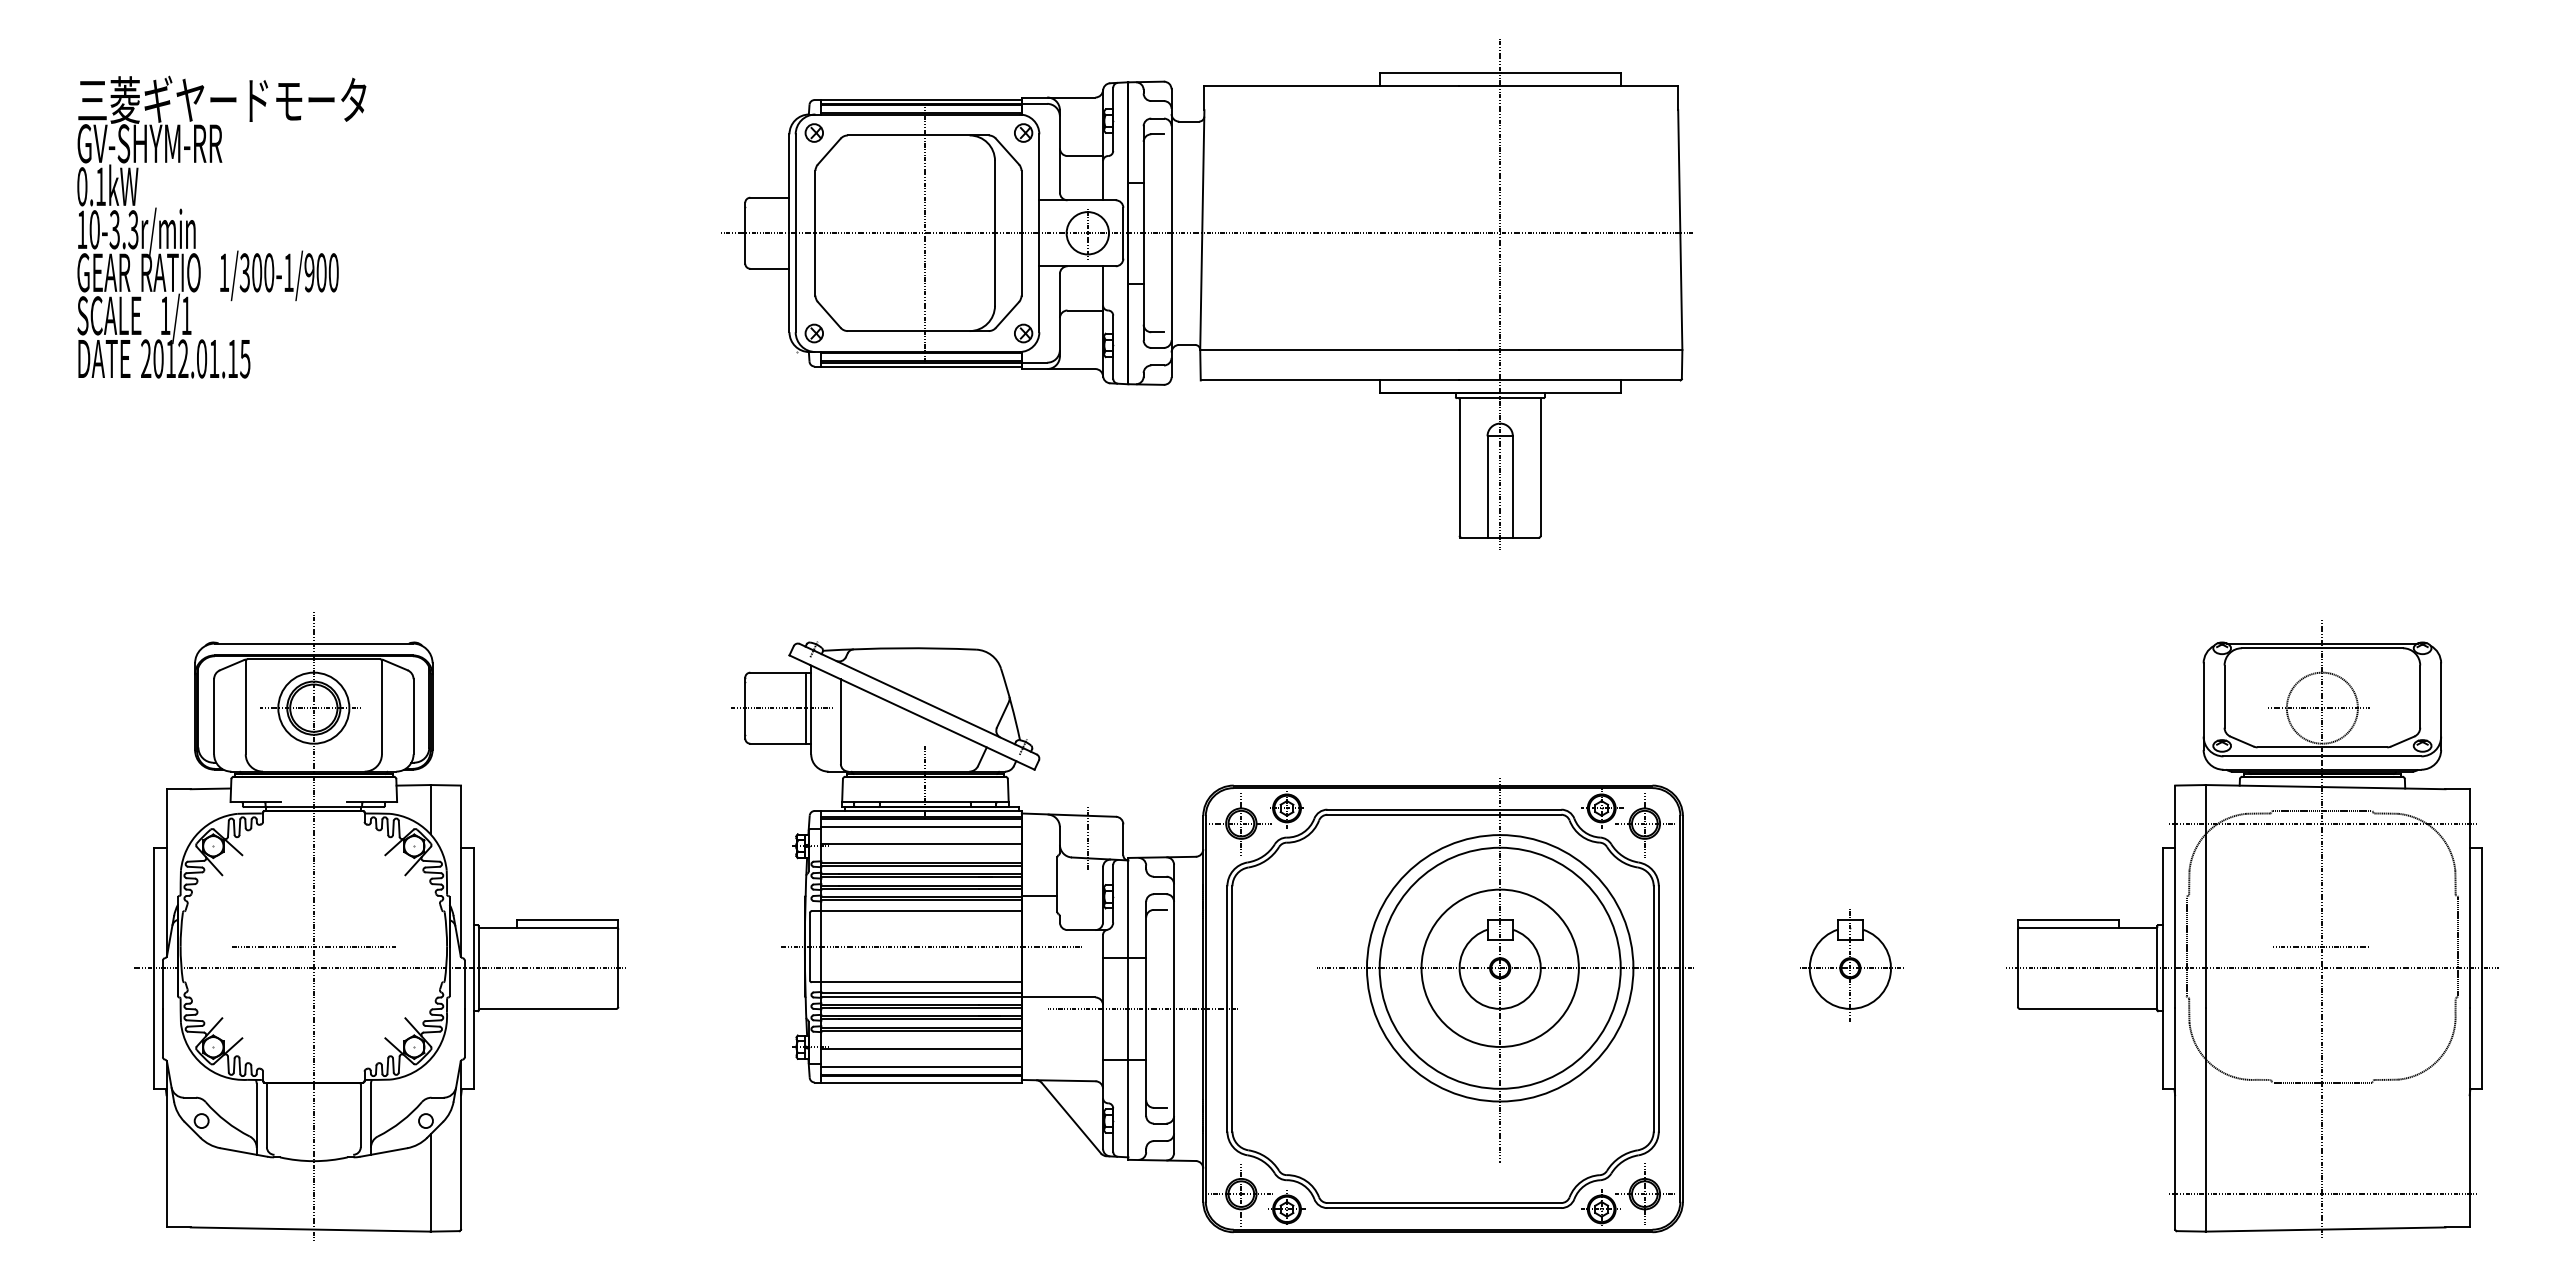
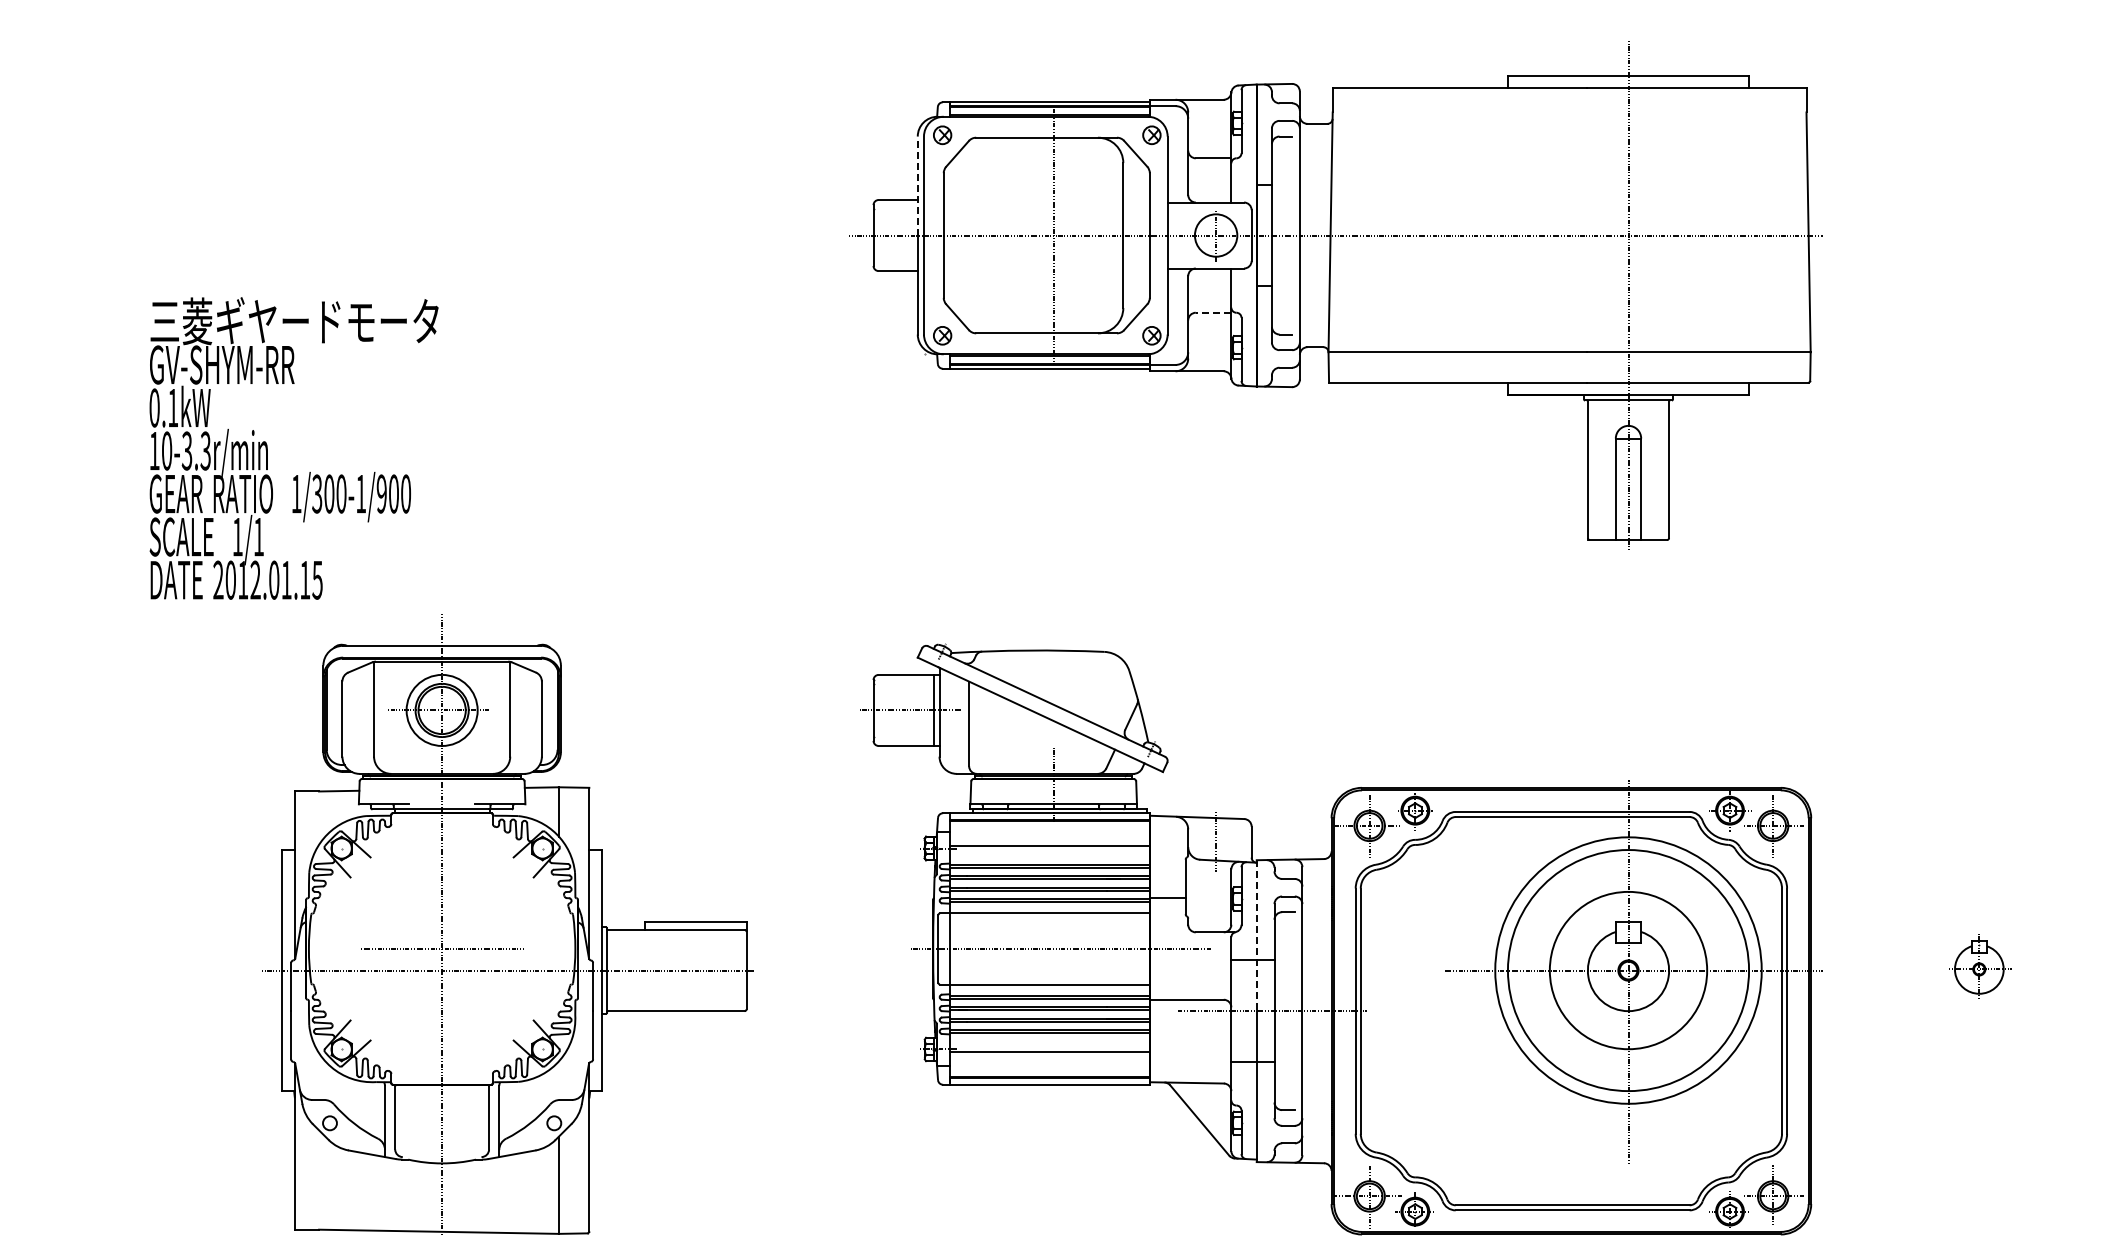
line: (789, 183) -> (917, 185), solid -> dashed
text: (221, 226) -> (293, 447), moved
line: (1085, 310) -> (1213, 312), solid -> dashed
line: (921, 826) -> (1049, 828), removed
line: (1128, 933) -> (1256, 935), solid -> dashed
part: (1851, 965) -> (1979, 967), size x0.6
line: (921, 1066) -> (1049, 1068), removed

